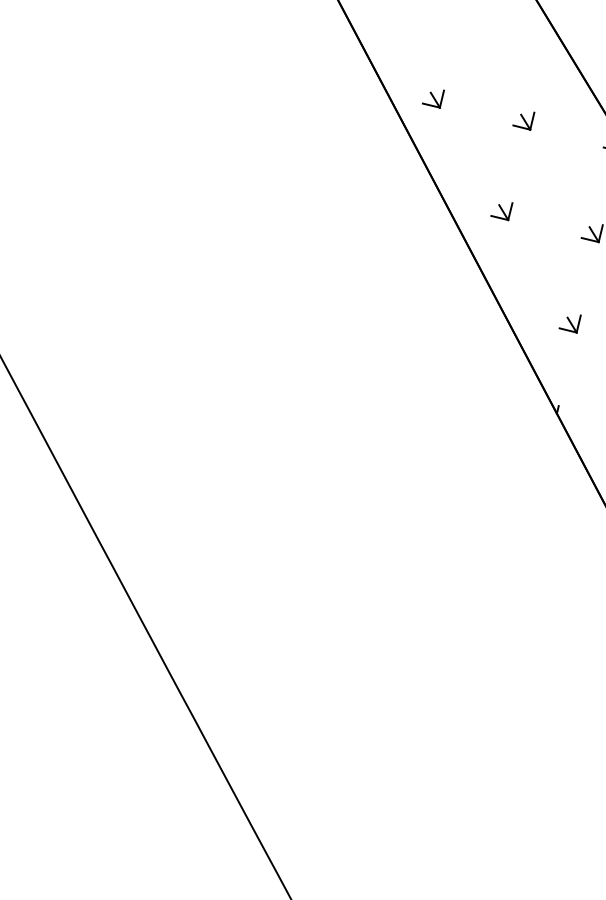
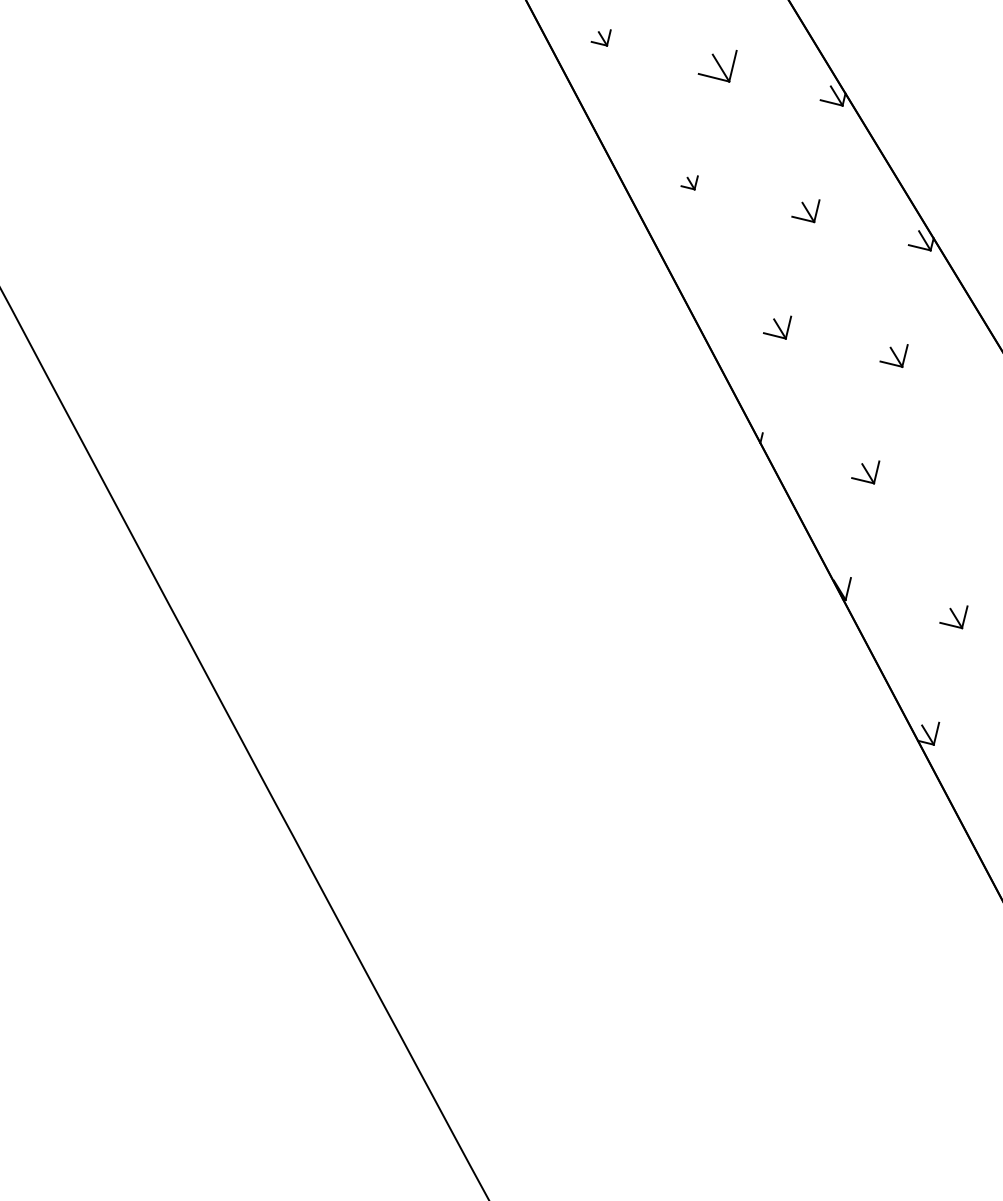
part: (432, 98) -> (600, 37), size x0.7
part: (523, 121) -> (717, 66), size x1.4
part: (501, 211) -> (689, 182), size x0.6

